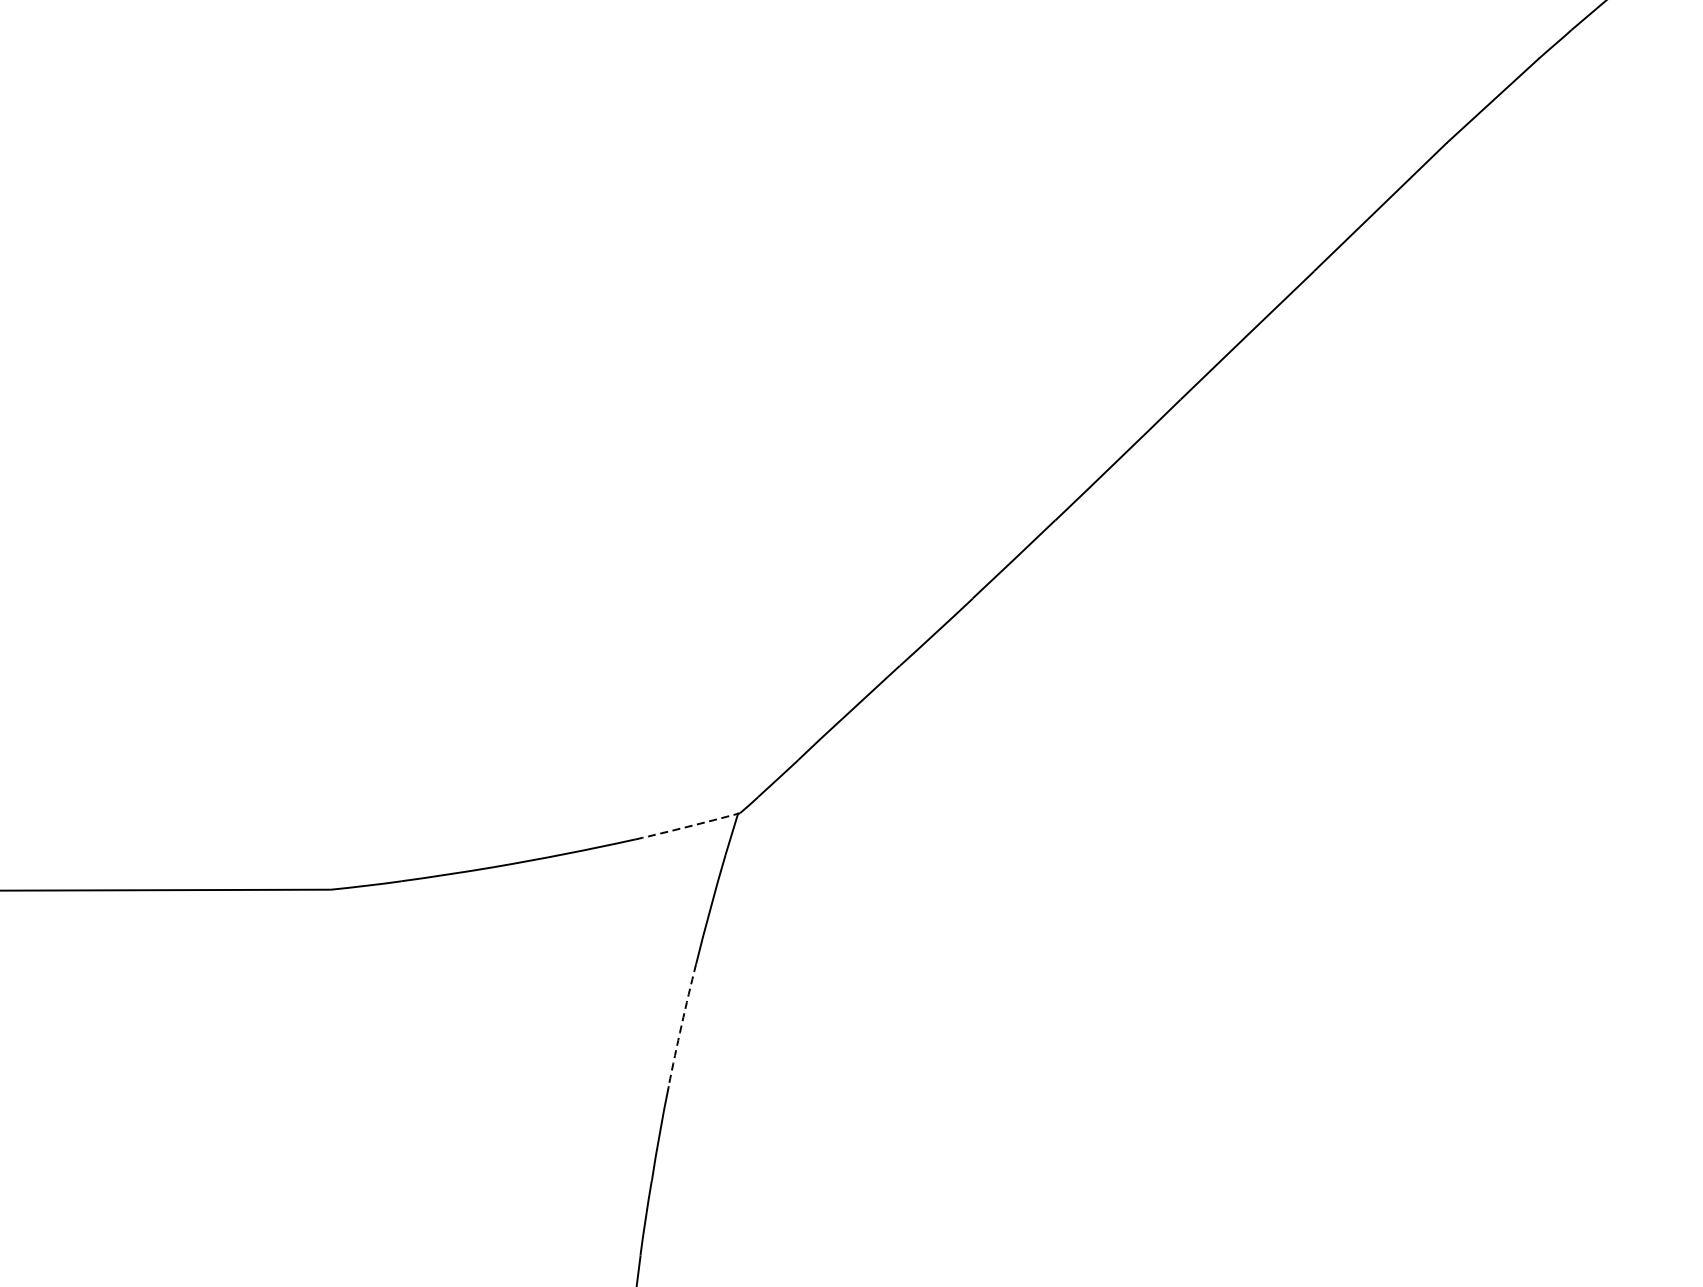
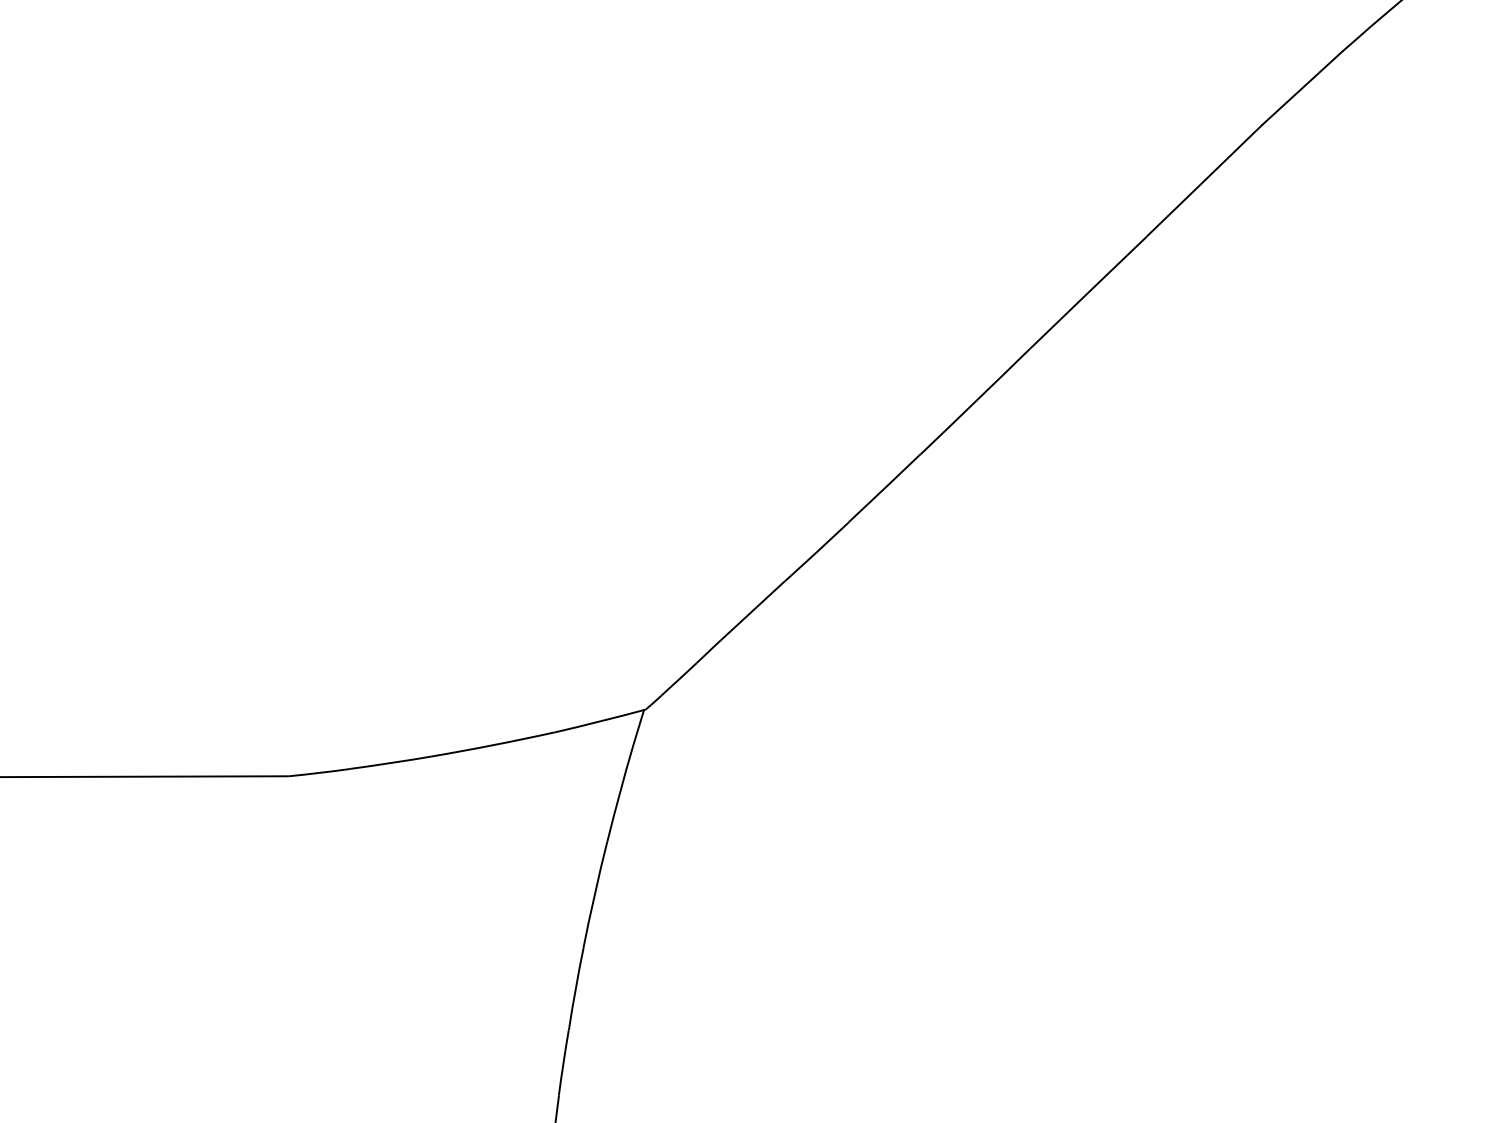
arc: (688, 826) -> (600, 721), dashed -> solid
arc: (681, 1025) -> (594, 894), dashed -> solid

